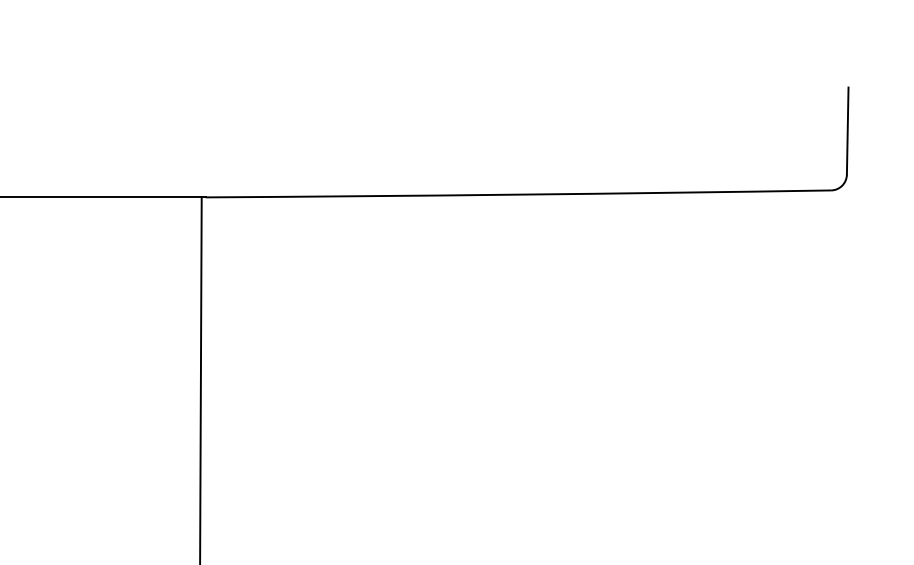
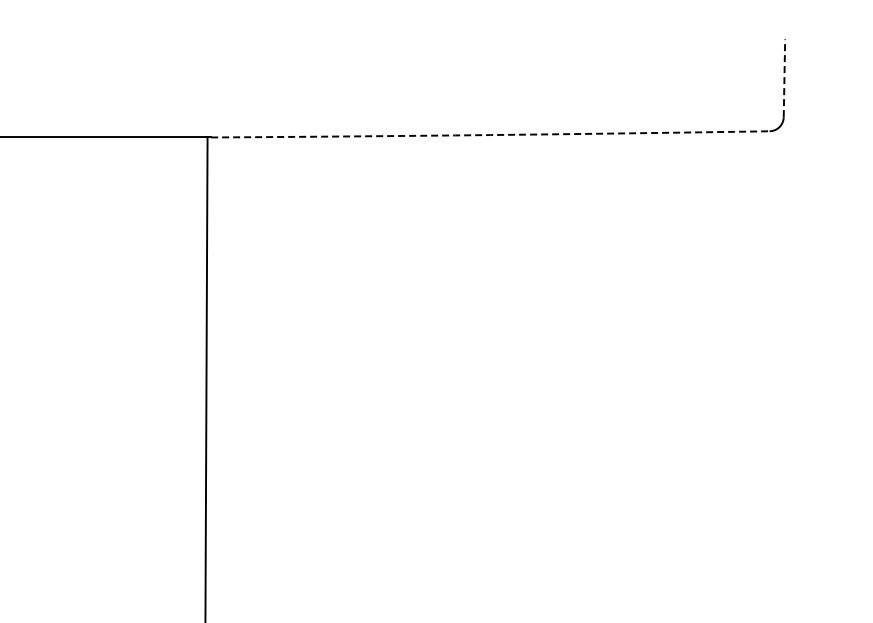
line: (847, 131) -> (784, 78), solid -> dashed
arc: (518, 195) -> (490, 135), solid -> dashed

